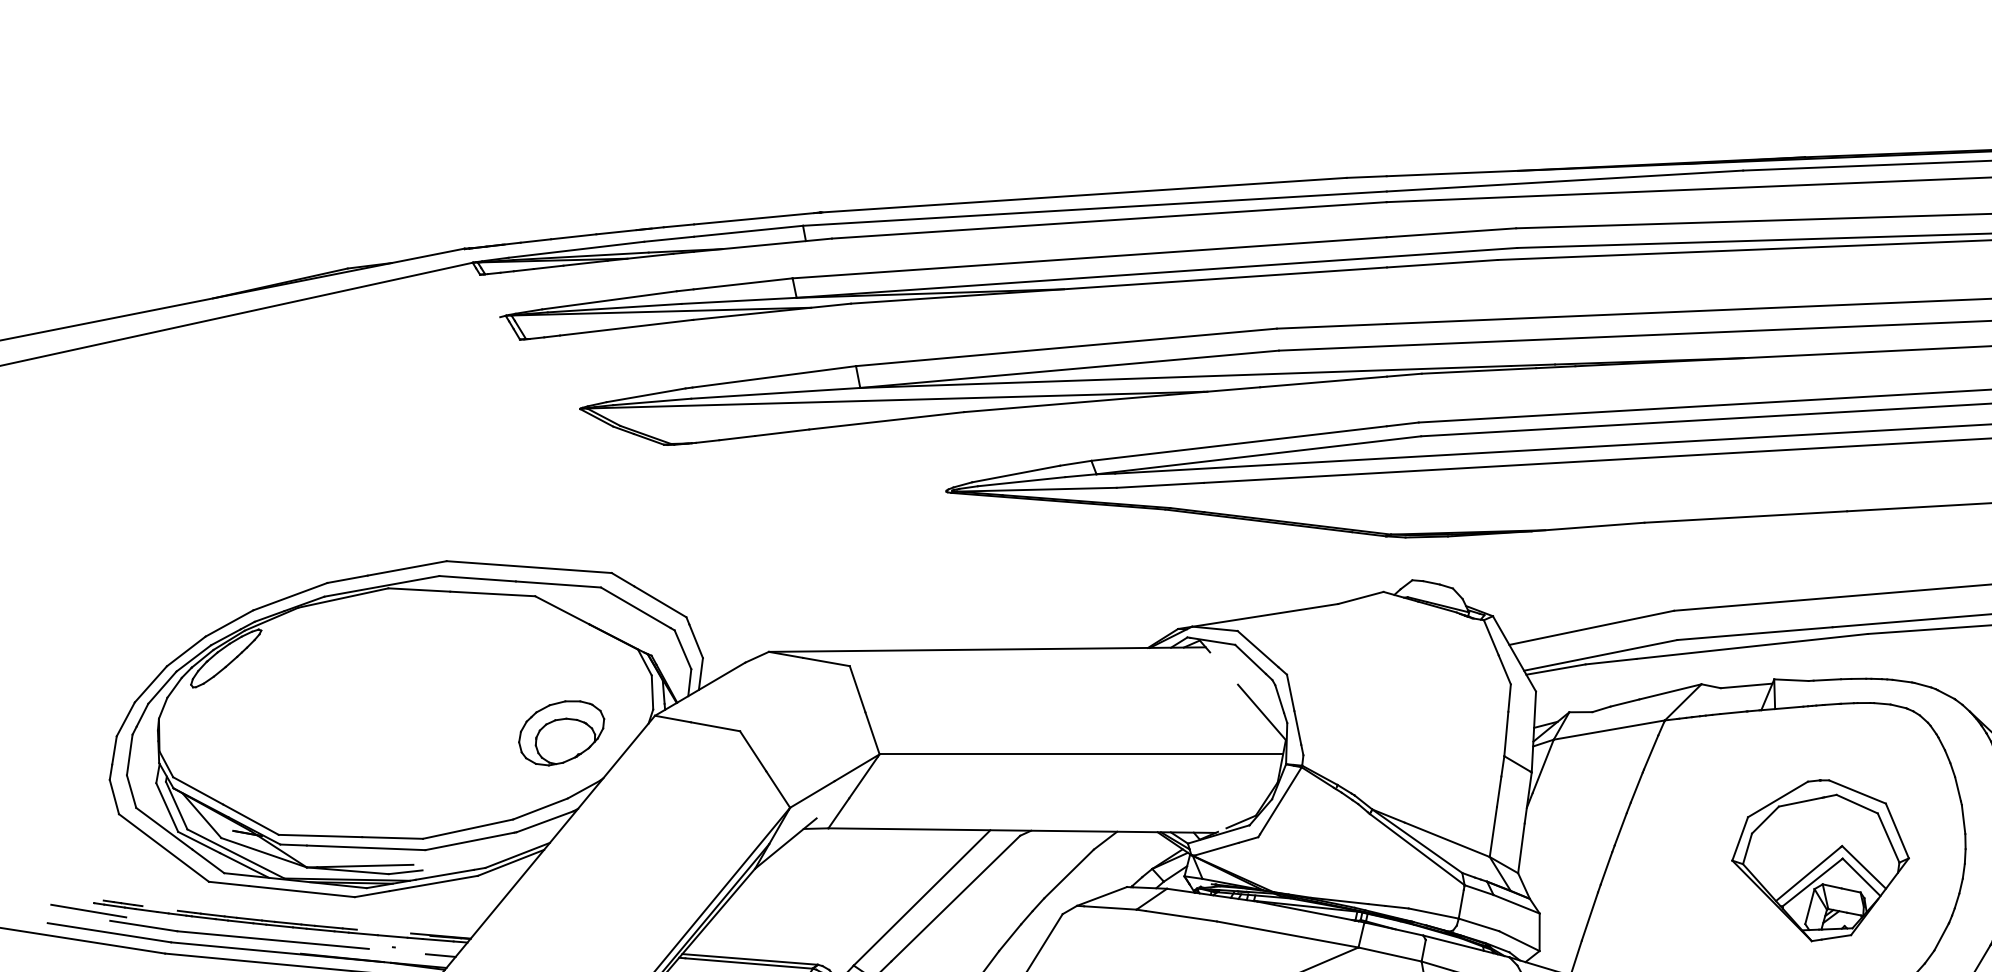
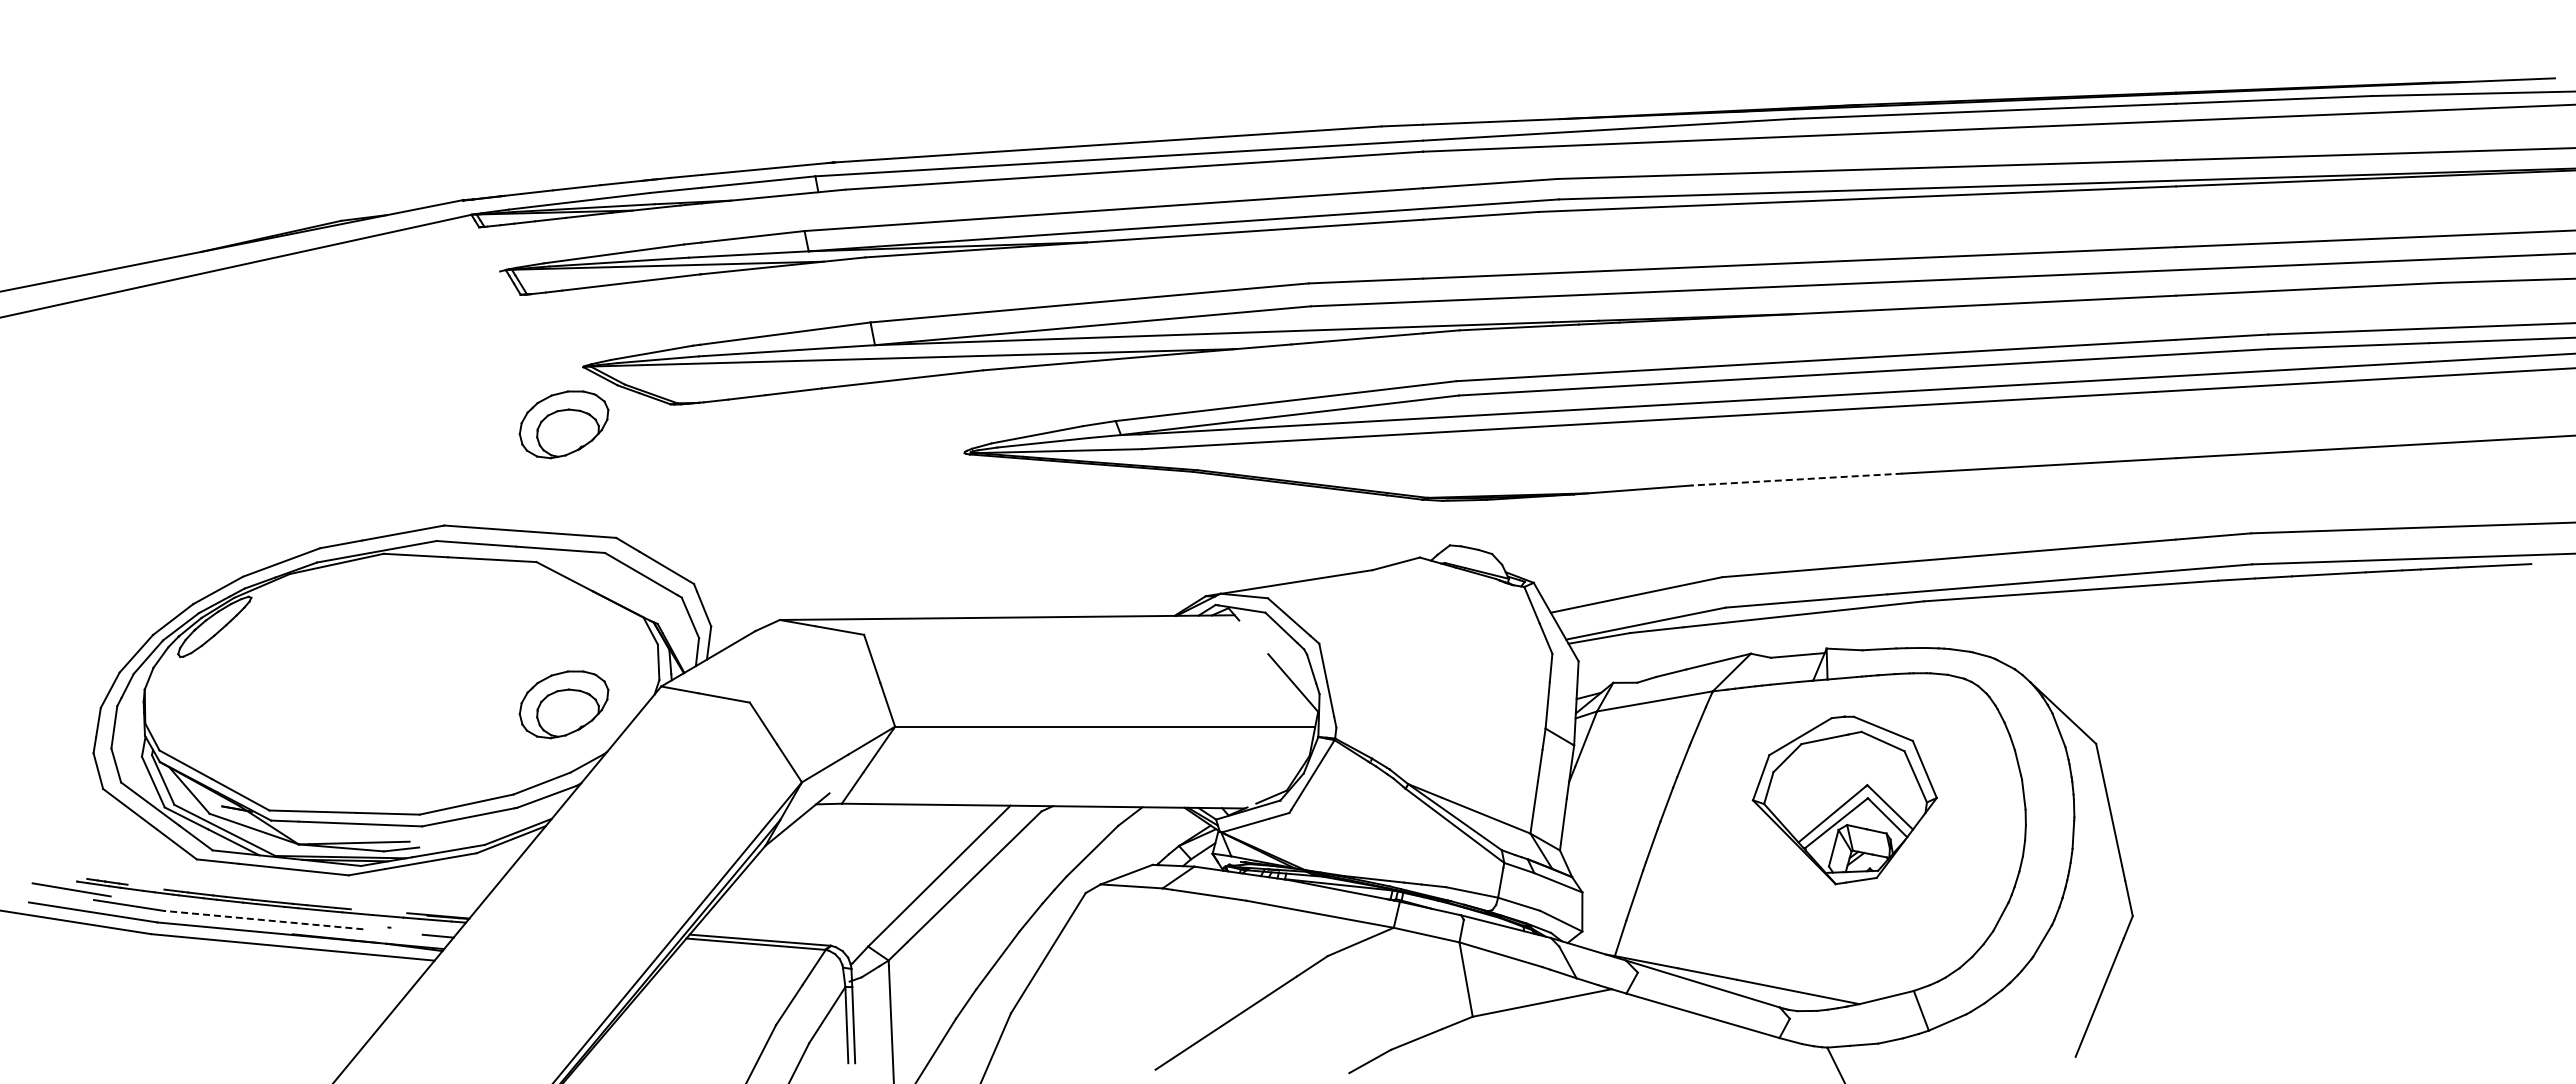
part: (561, 464) -> (563, 424), added
line: (1746, 516) -> (1797, 479), solid -> dashed
part: (1820, 860) -> (1844, 800), moved
line: (273, 940) -> (263, 920), solid -> dashed

